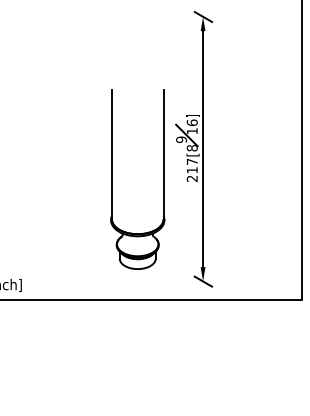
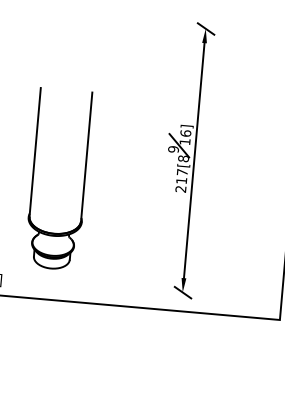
part: (112, 179) -> (33, 177), moved

